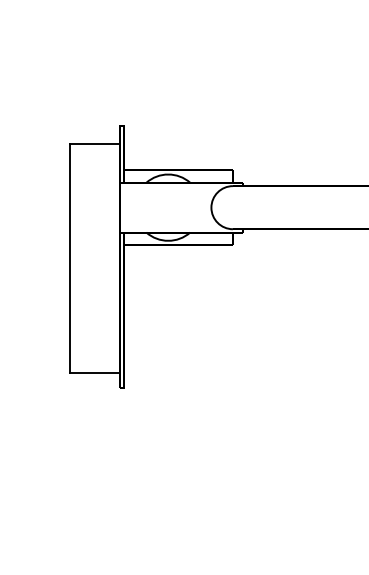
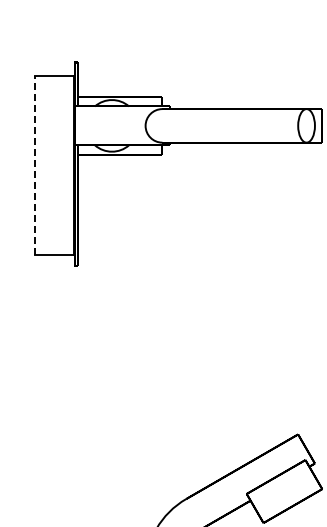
line: (70, 258) -> (35, 165), solid -> dashed

